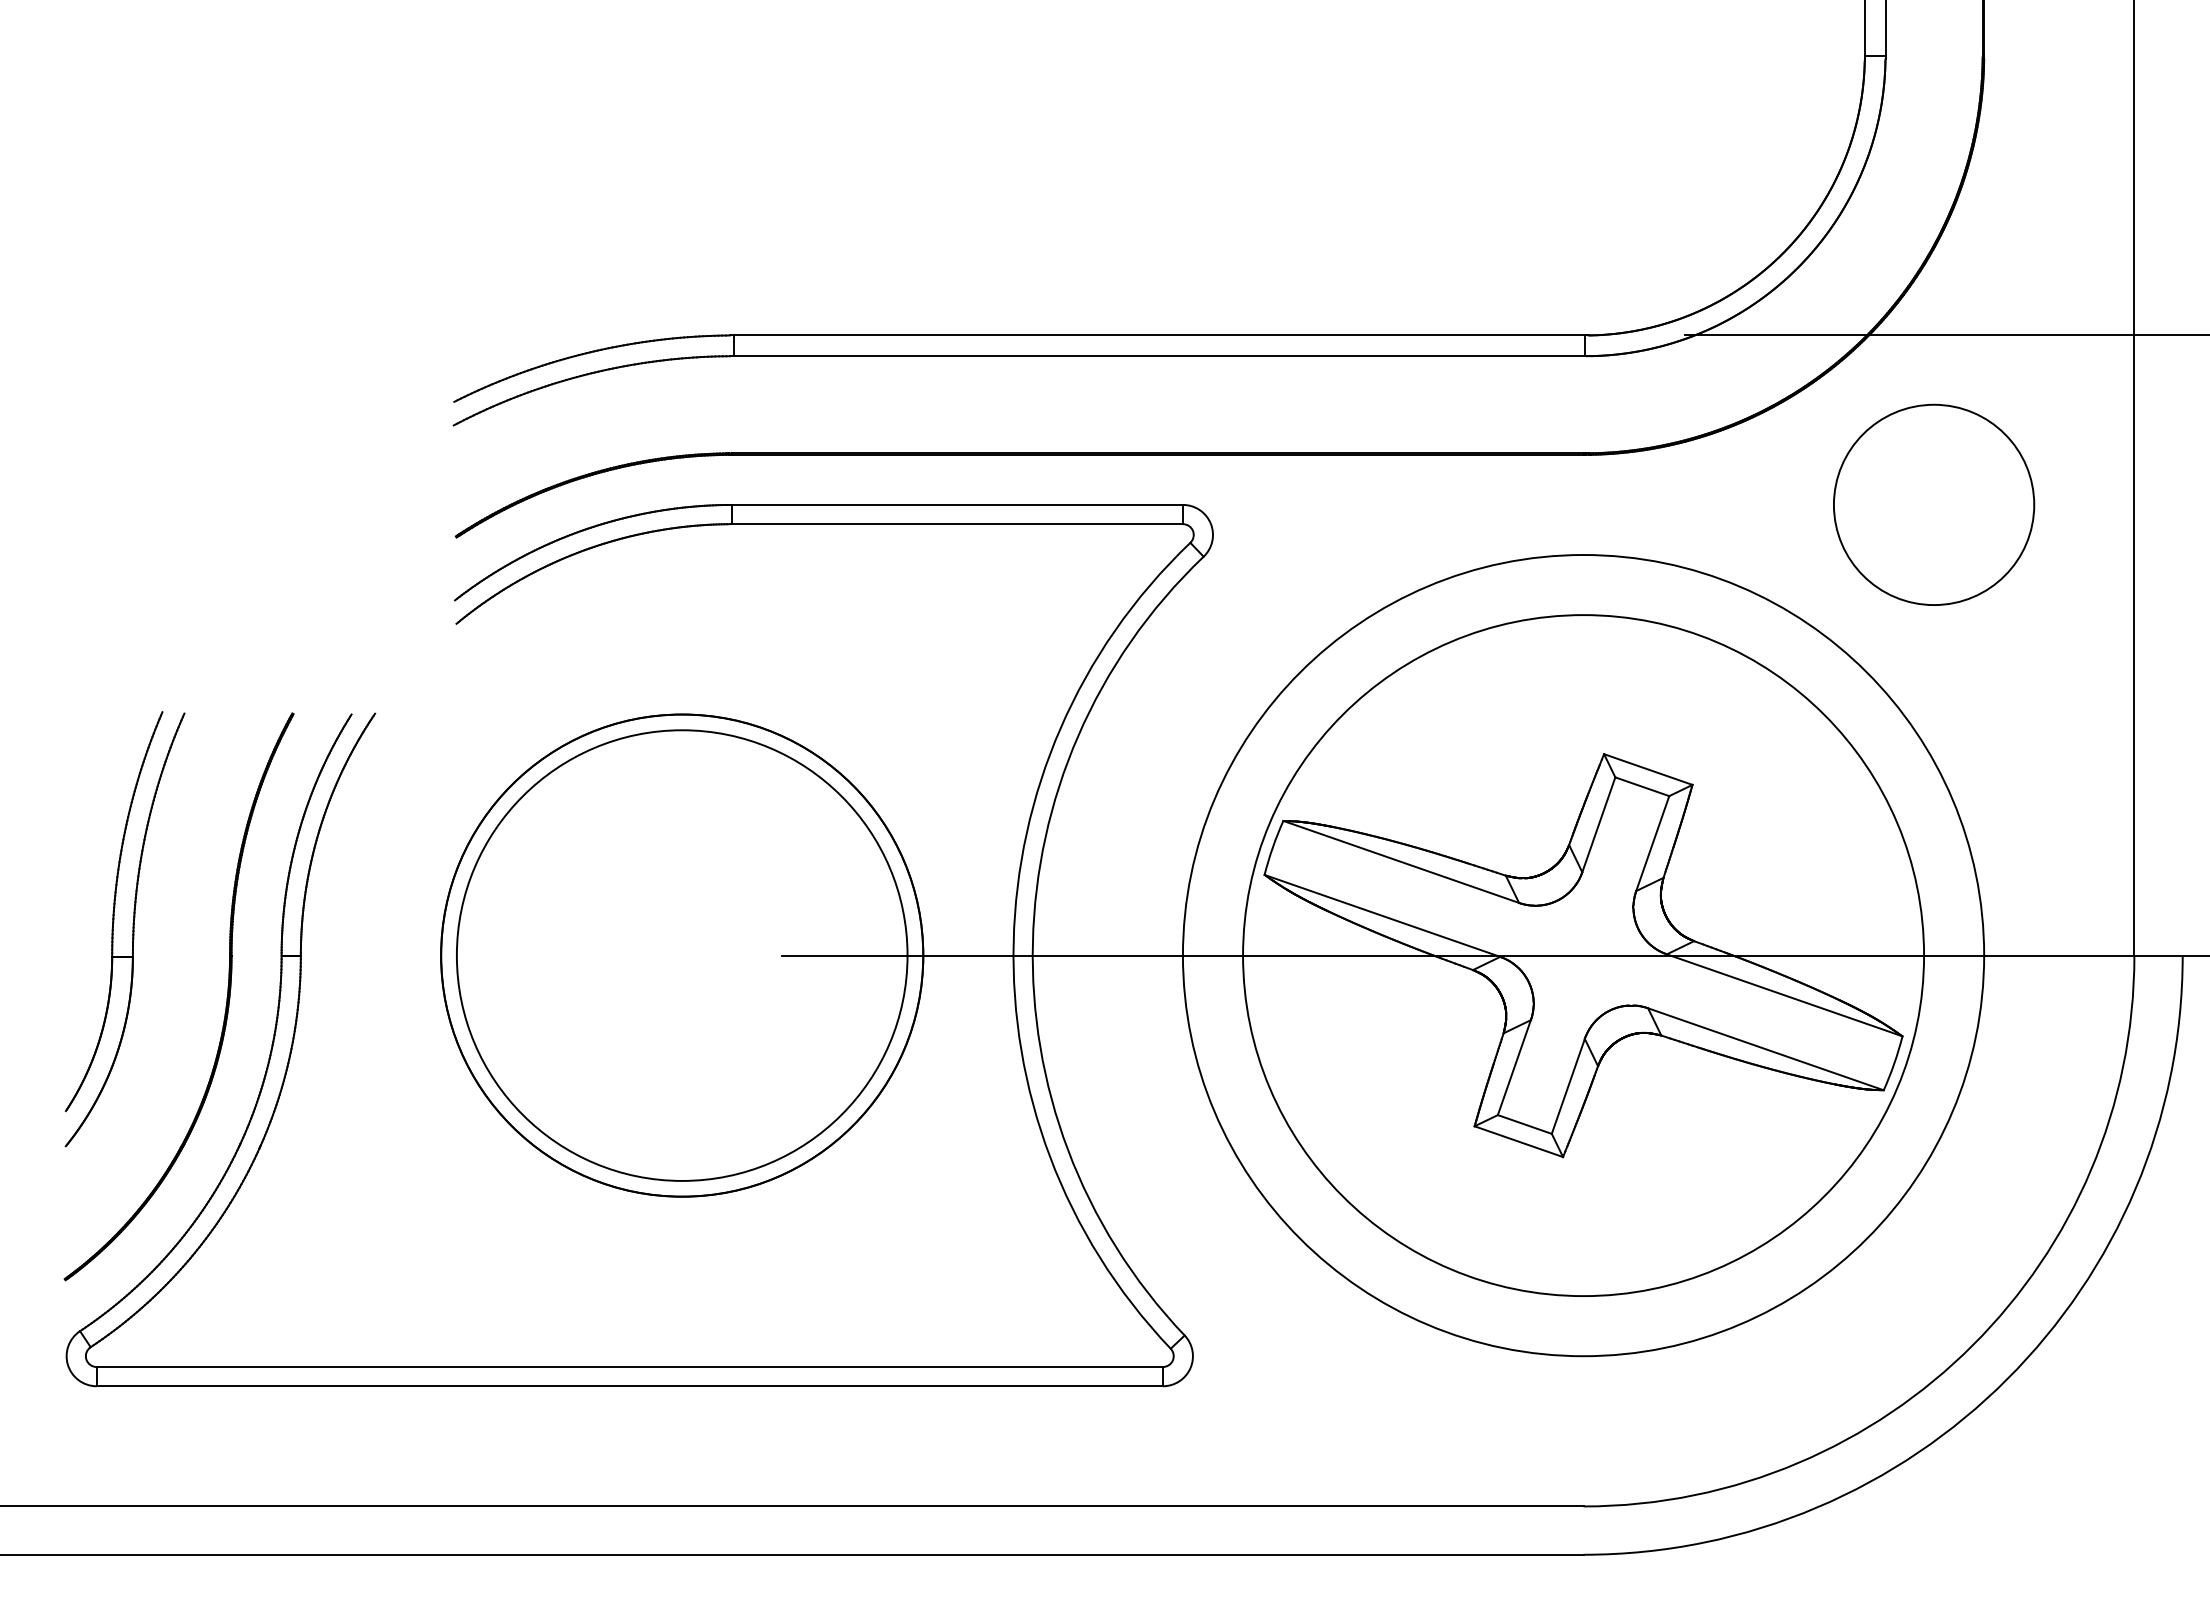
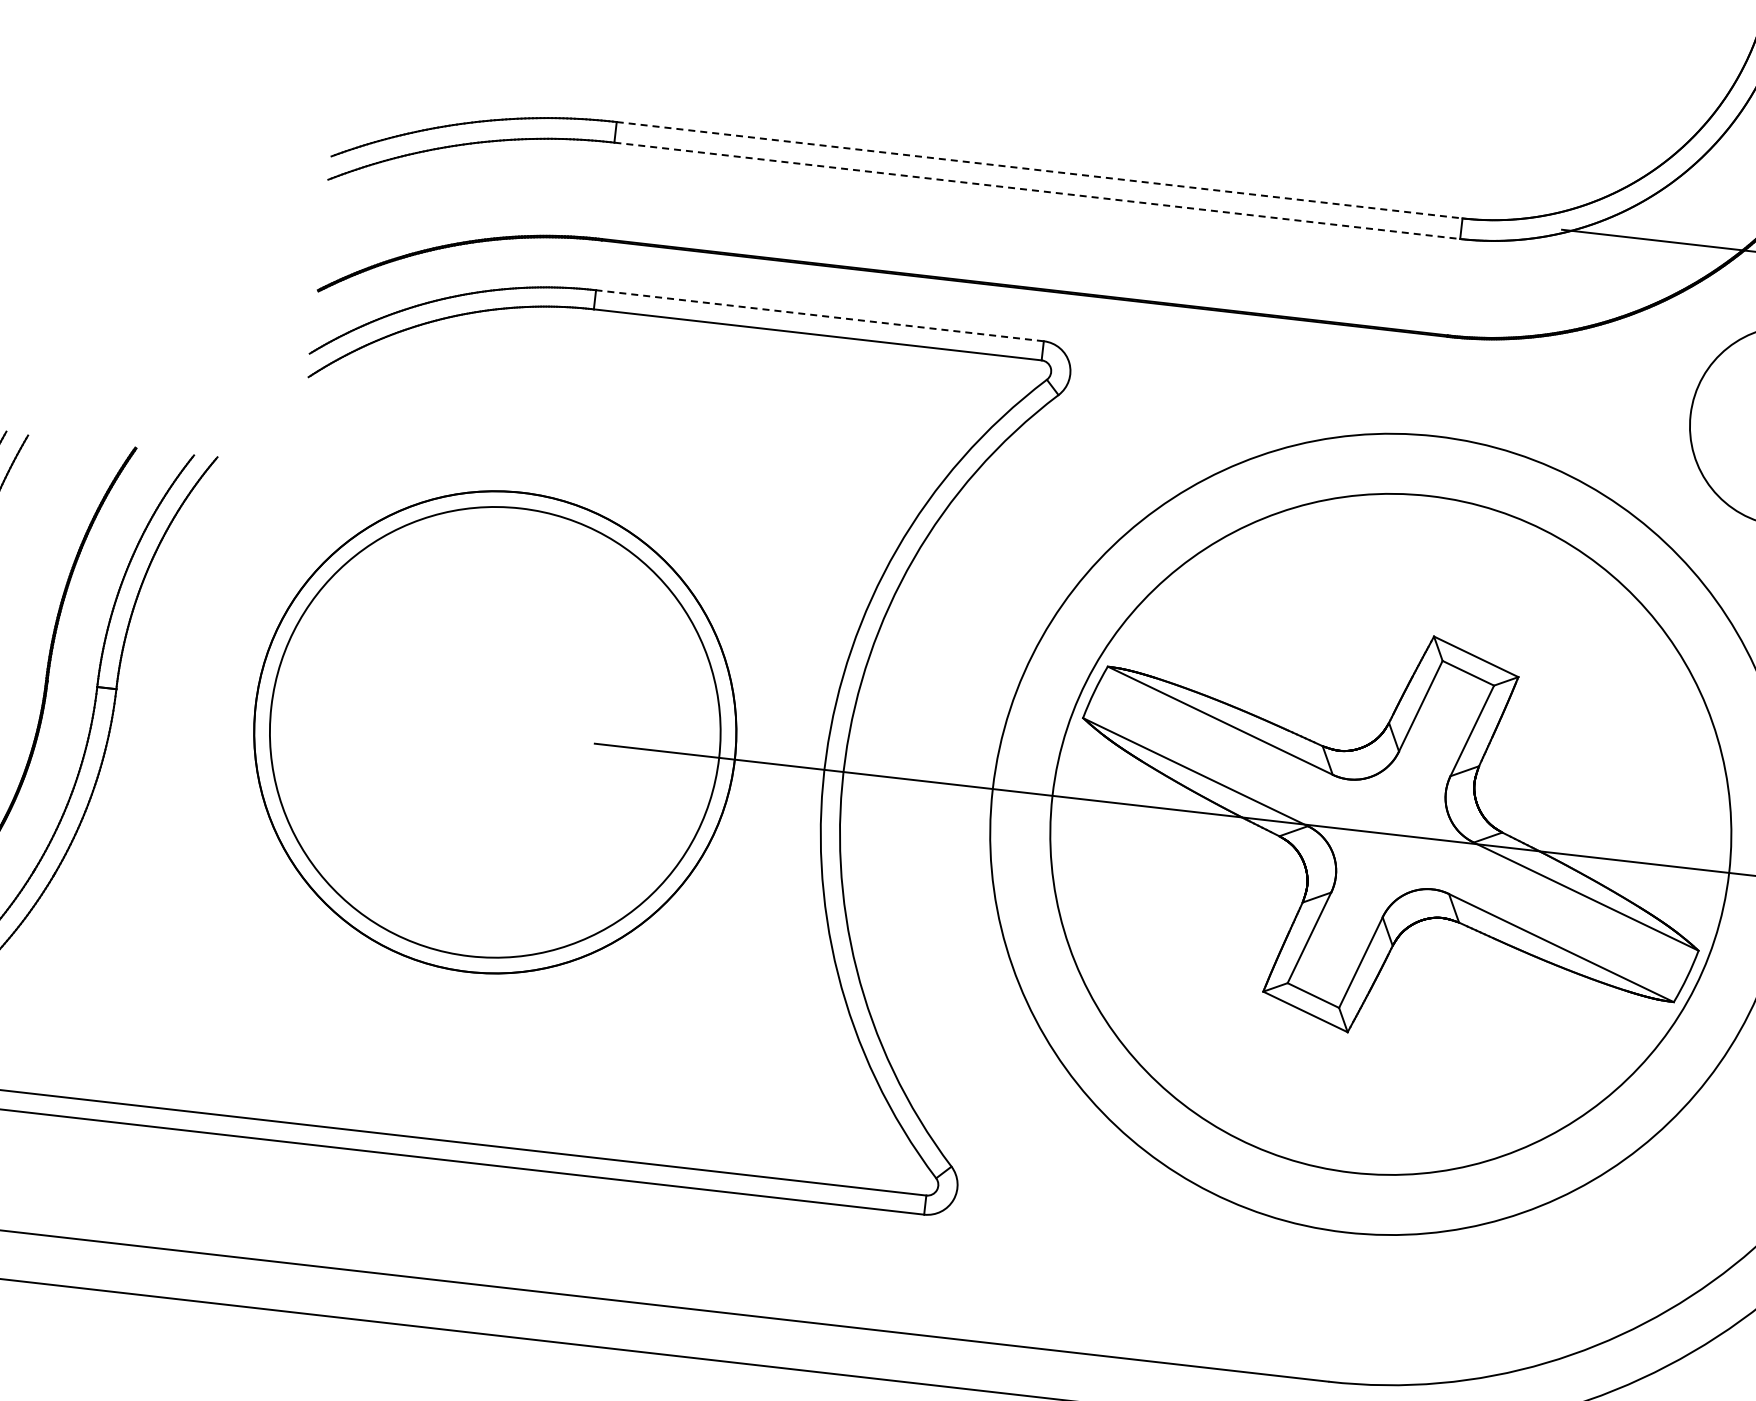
line: (1159, 335) -> (1039, 170), solid -> dashed
line: (1159, 356) -> (1037, 191), solid -> dashed
line: (957, 504) -> (819, 315), solid -> dashed

